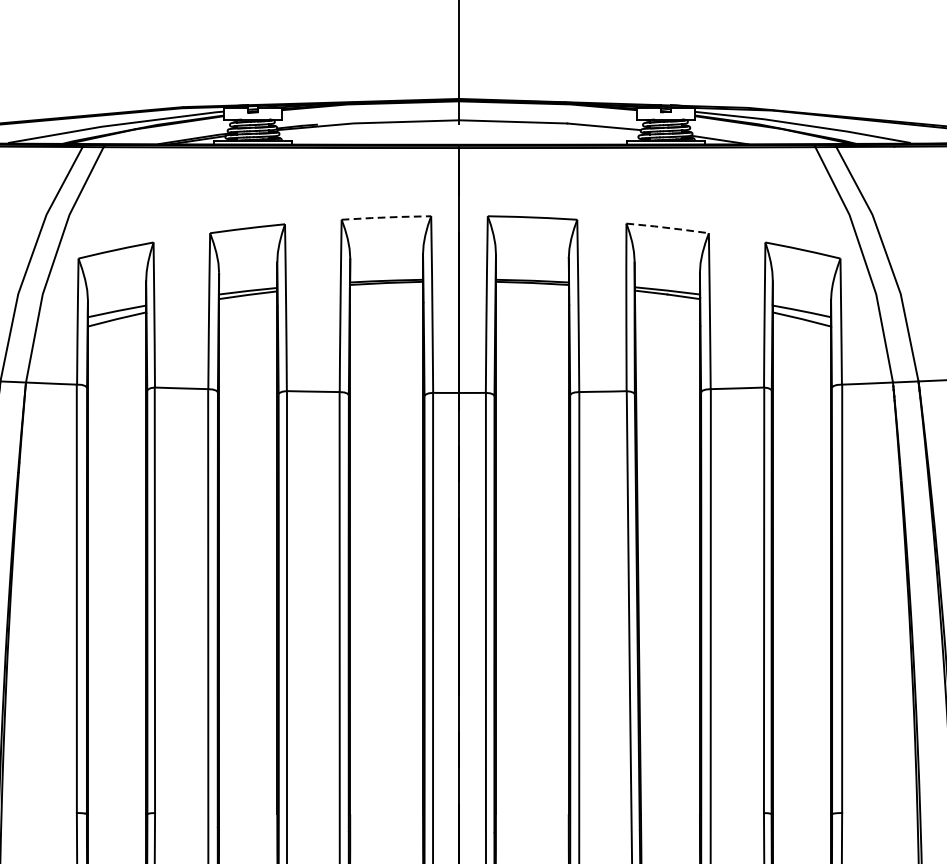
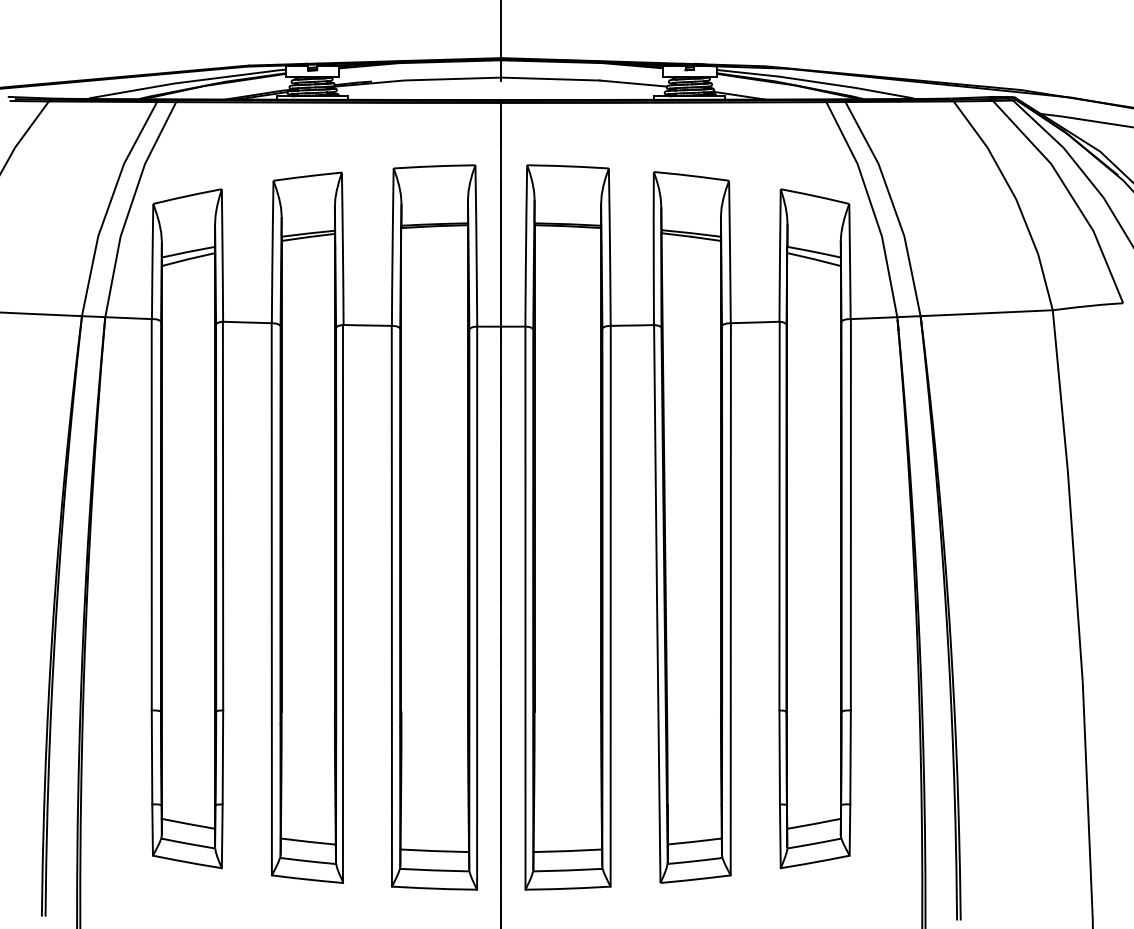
line: (386, 217) -> (434, 166), dashed -> solid
line: (668, 228) -> (692, 176), dashed -> solid

